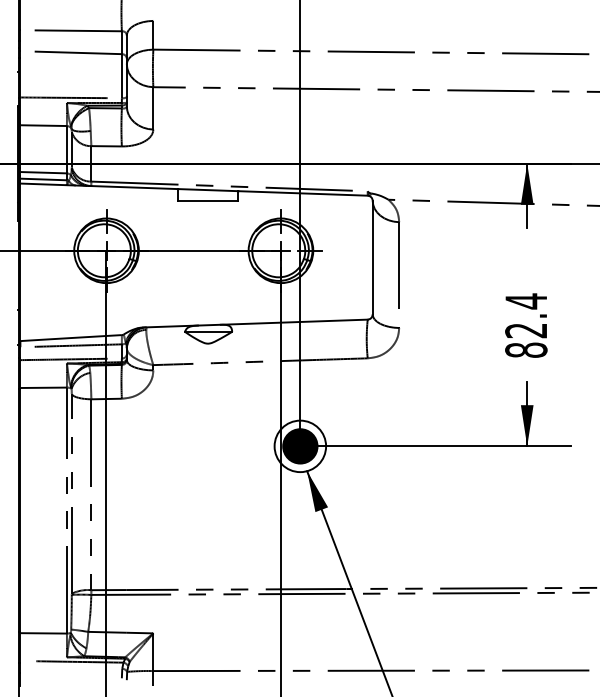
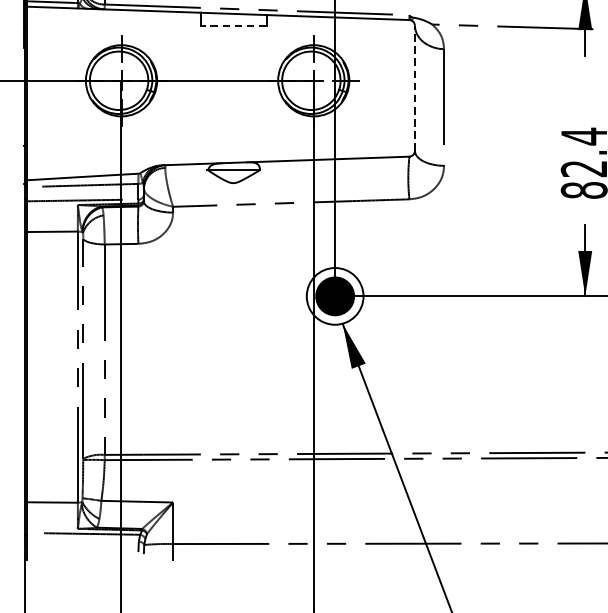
line: (208, 201) -> (233, 26), solid -> dashed
line: (372, 257) -> (414, 88), solid -> dashed

